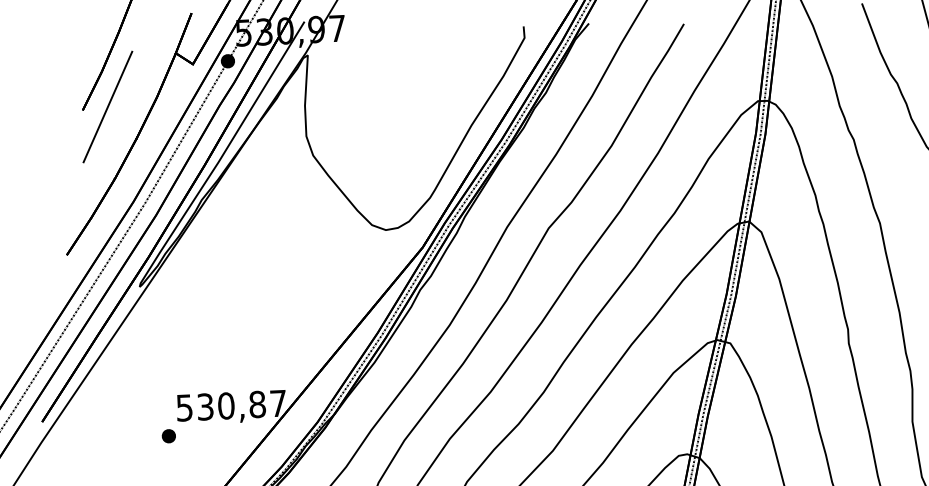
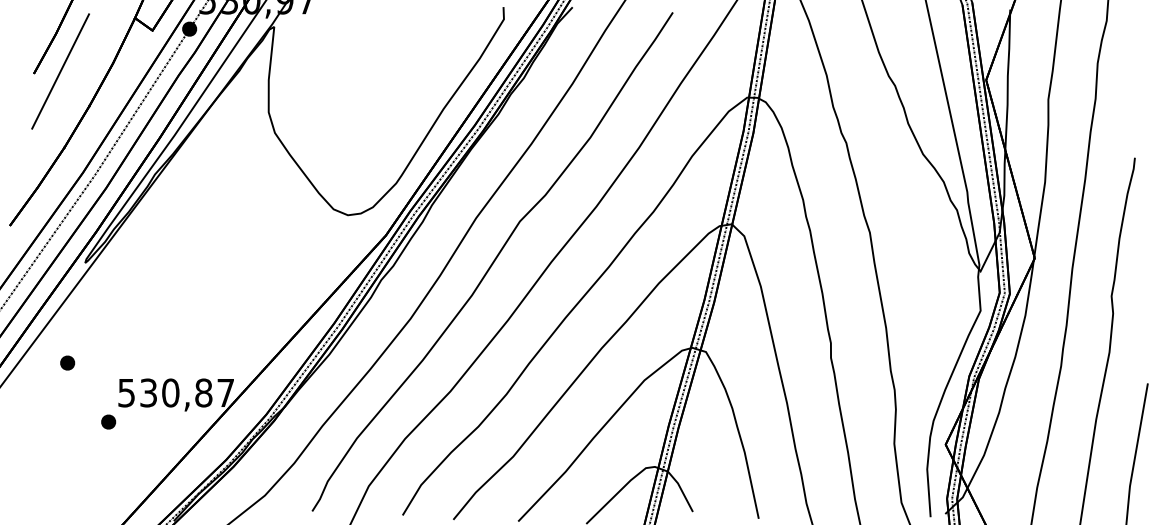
part: (127, 381) -> (67, 362), added

